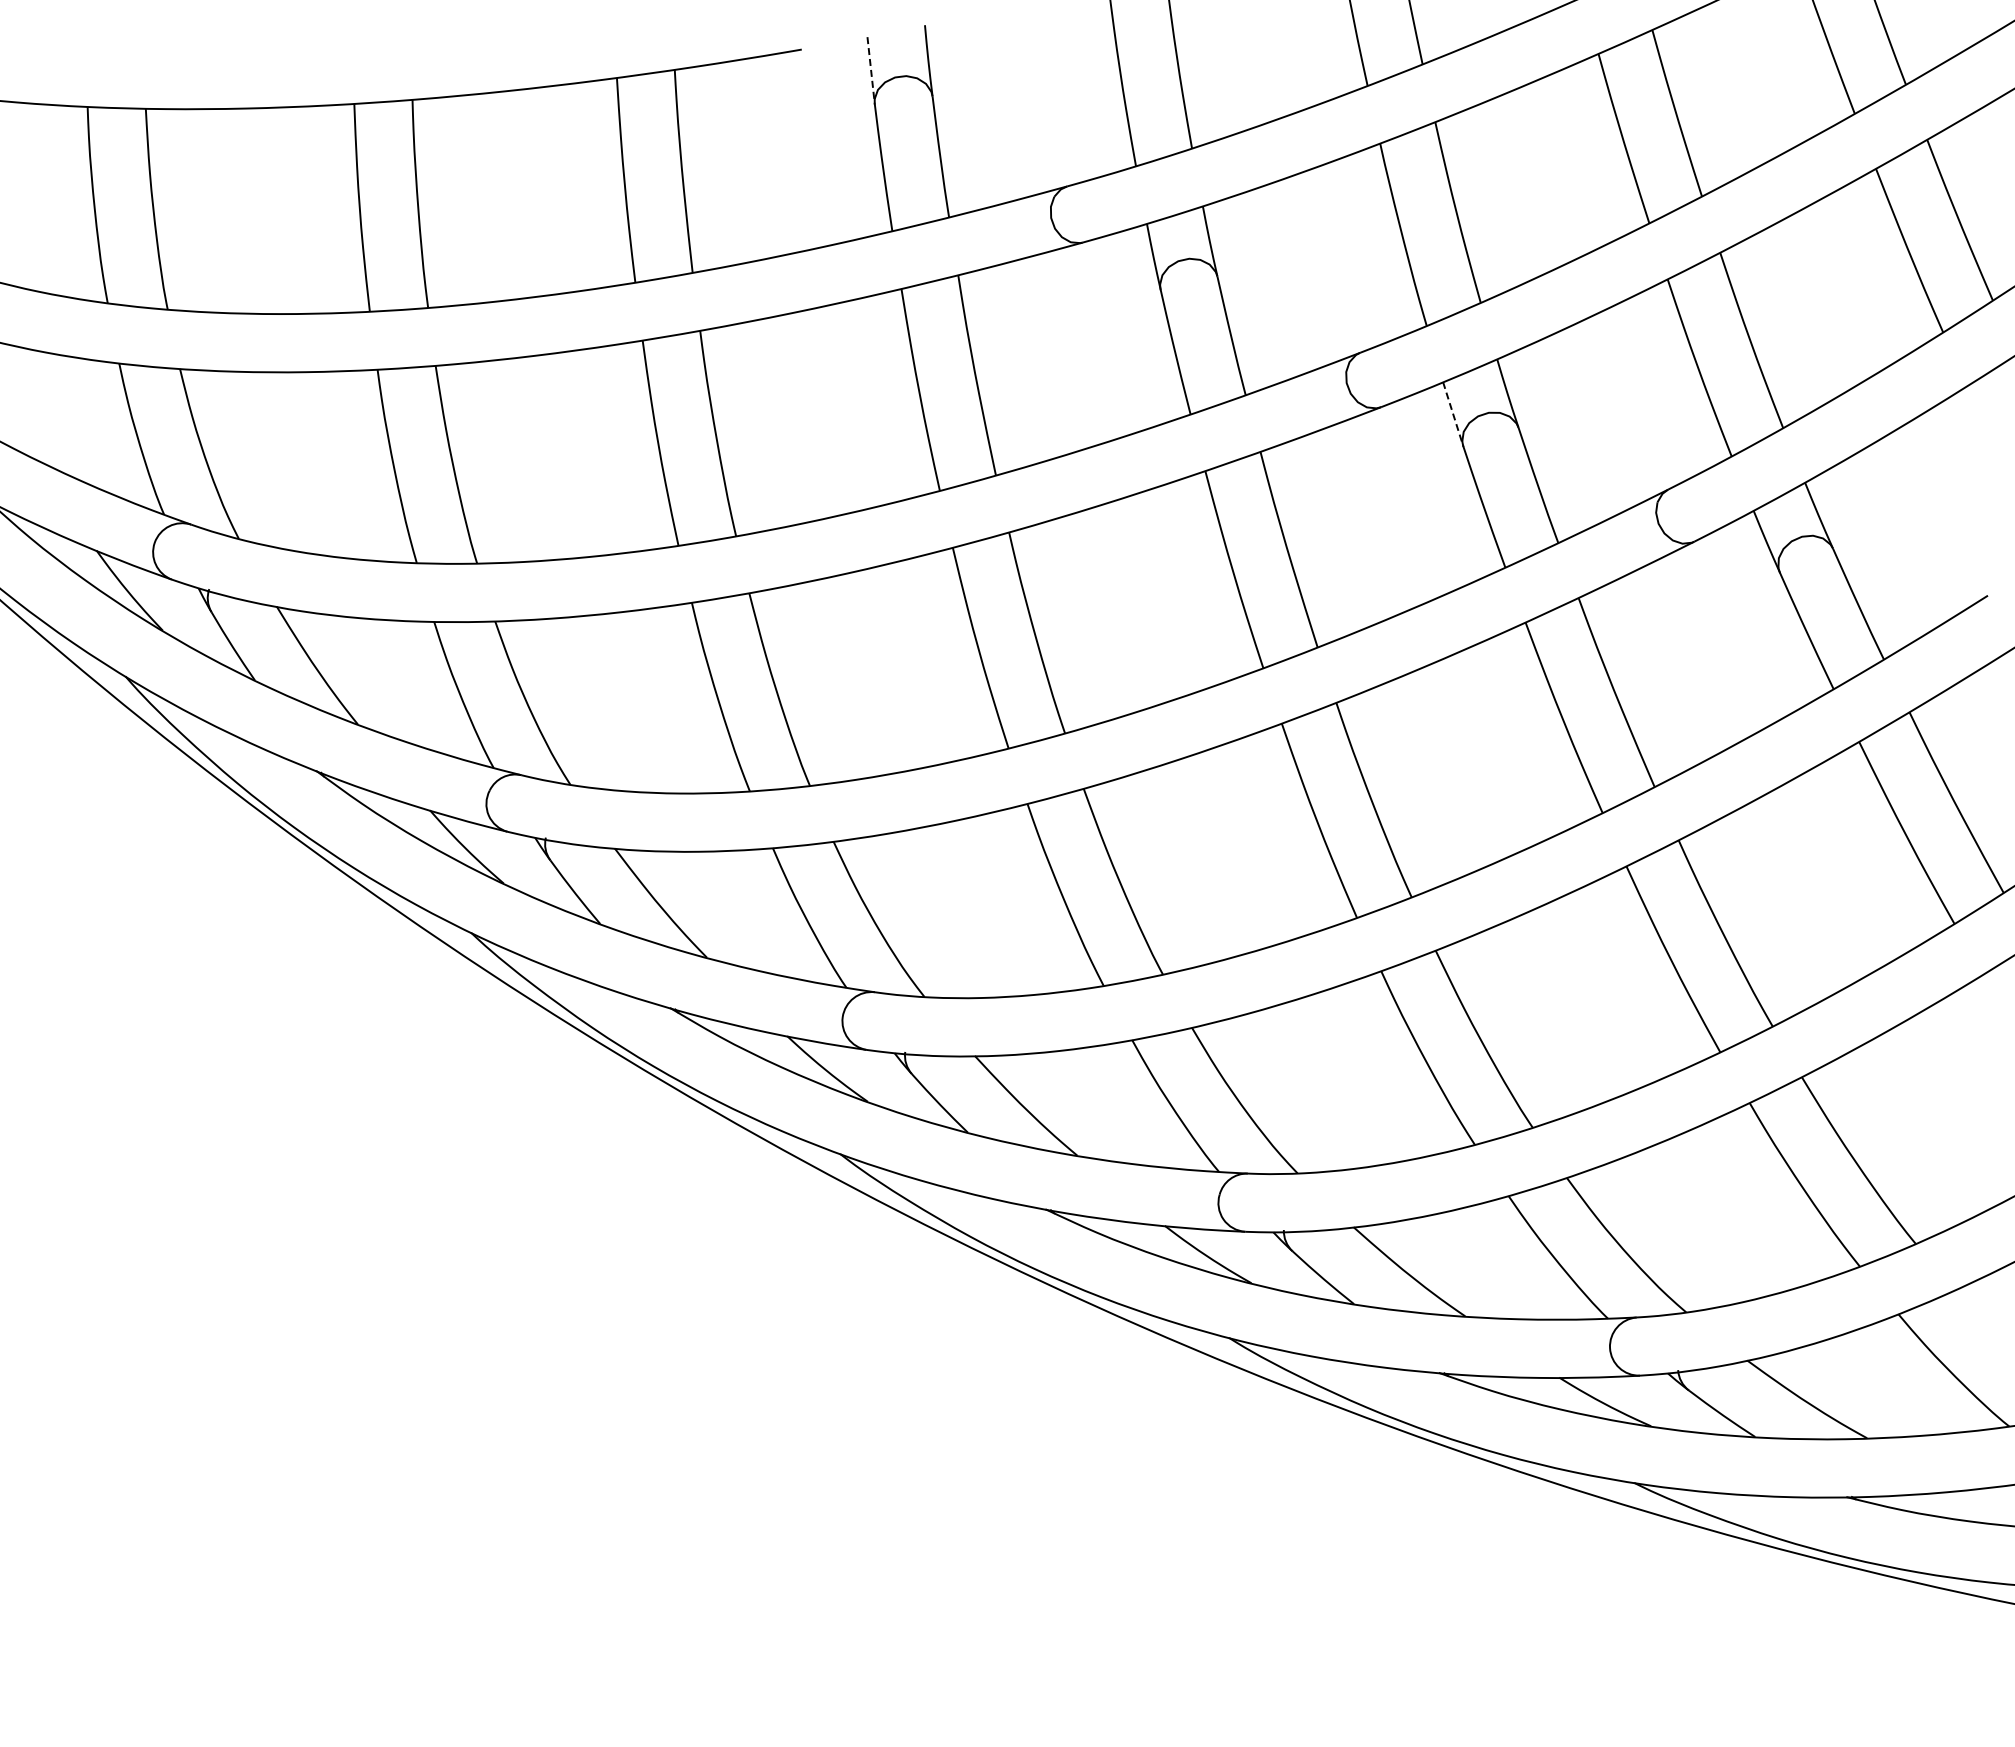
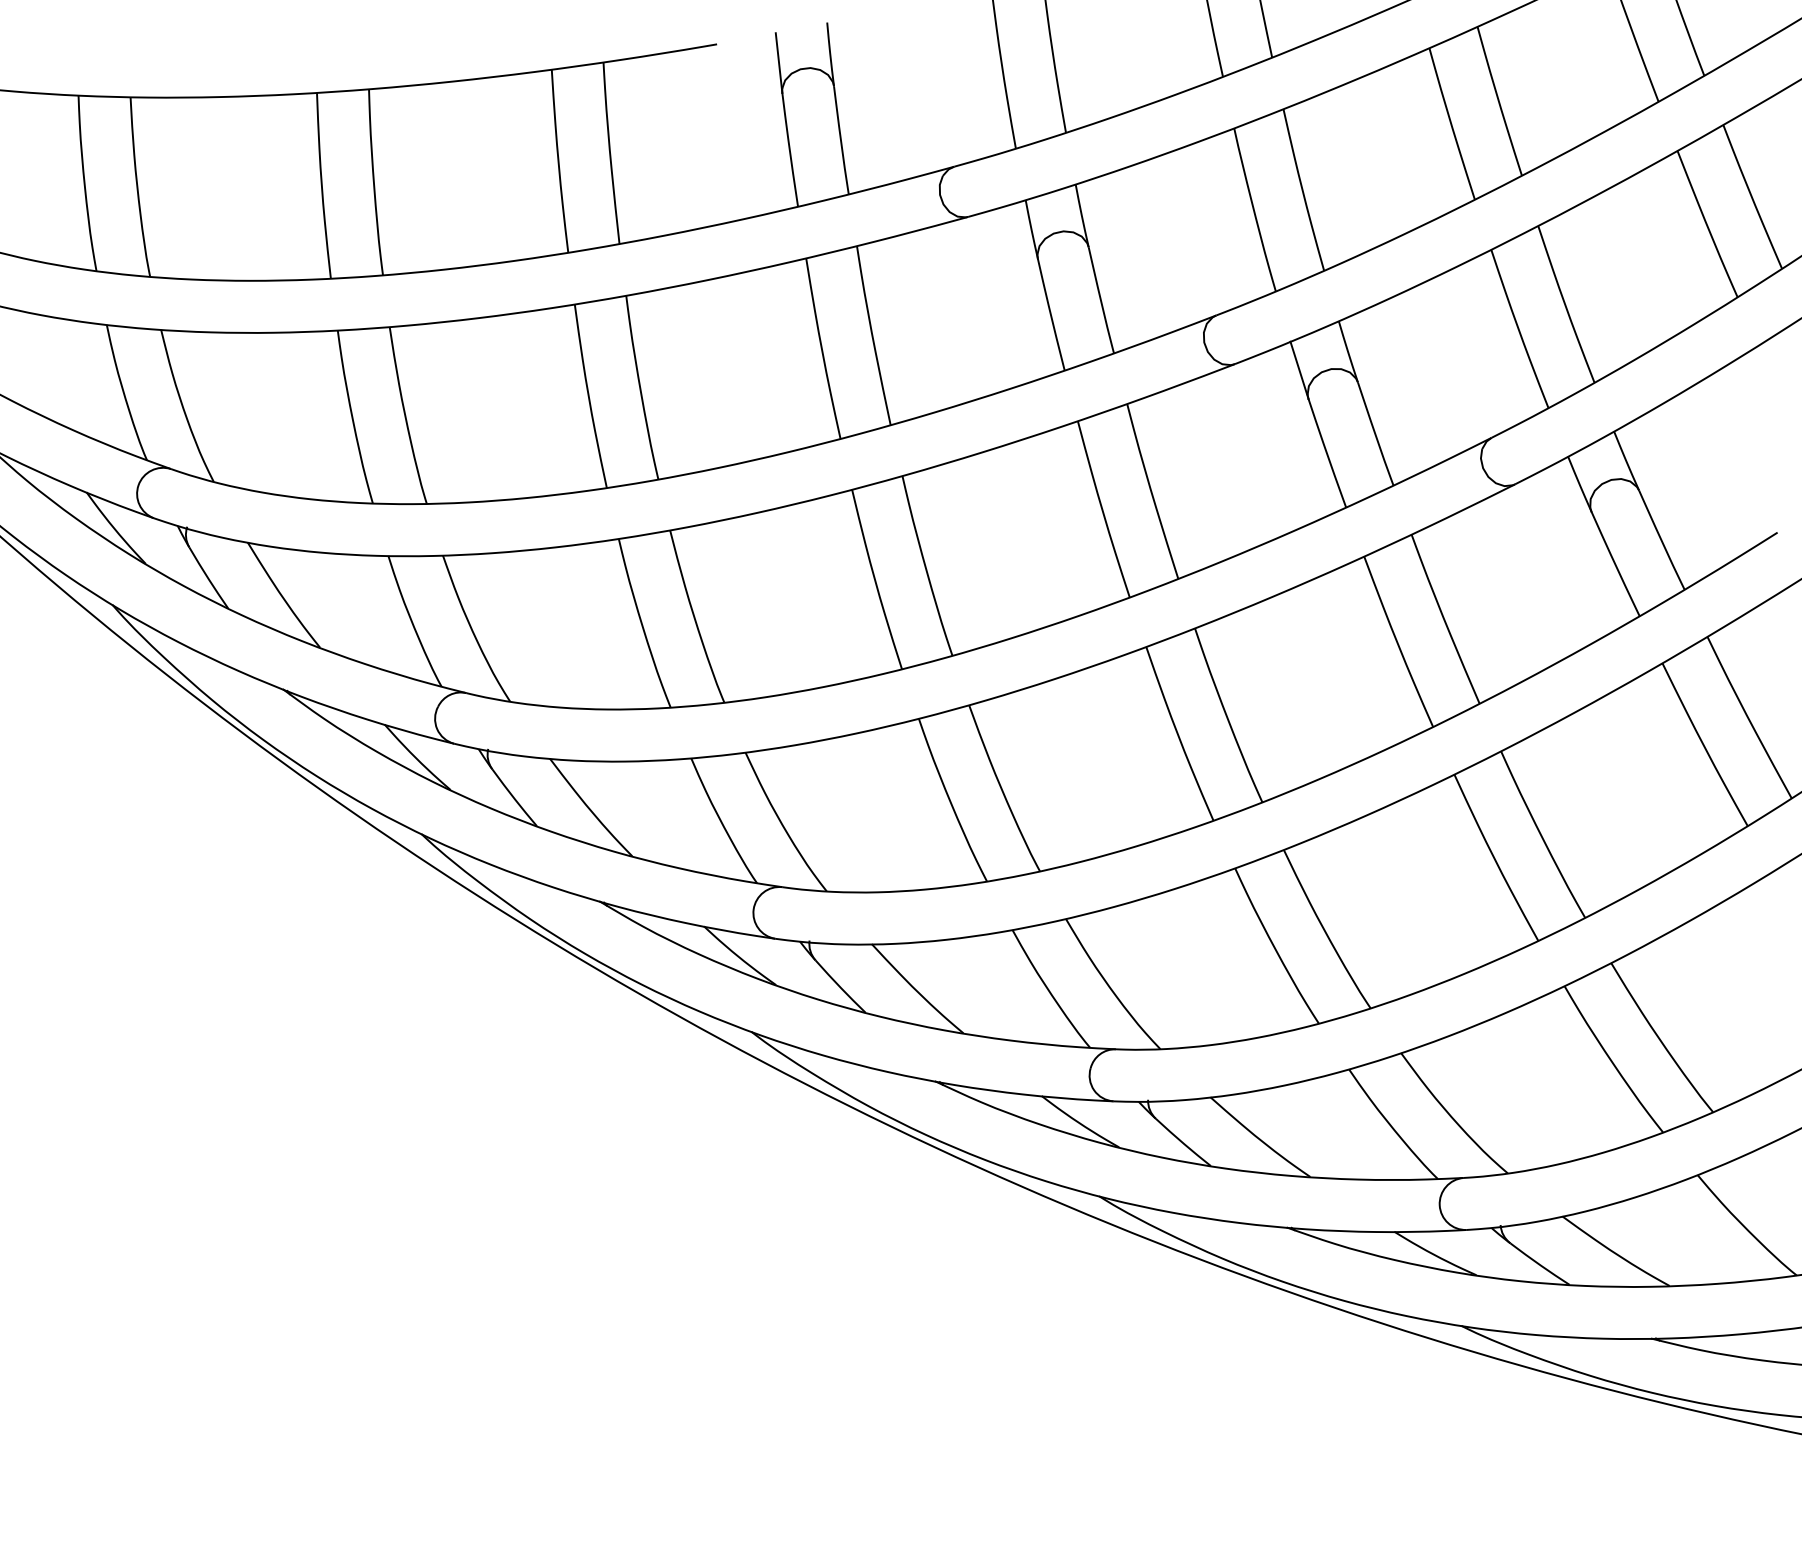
line: (871, 70) -> (779, 63), dashed -> solid
line: (1453, 414) -> (1299, 370), dashed -> solid

